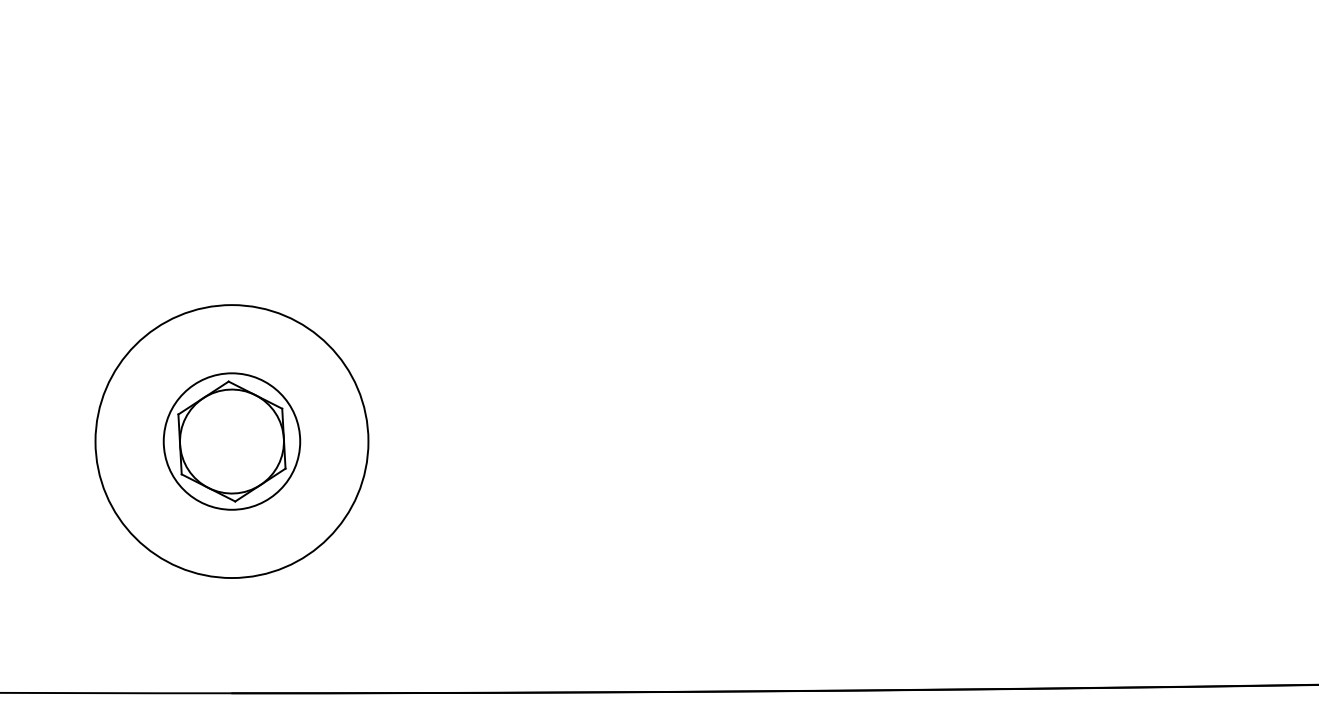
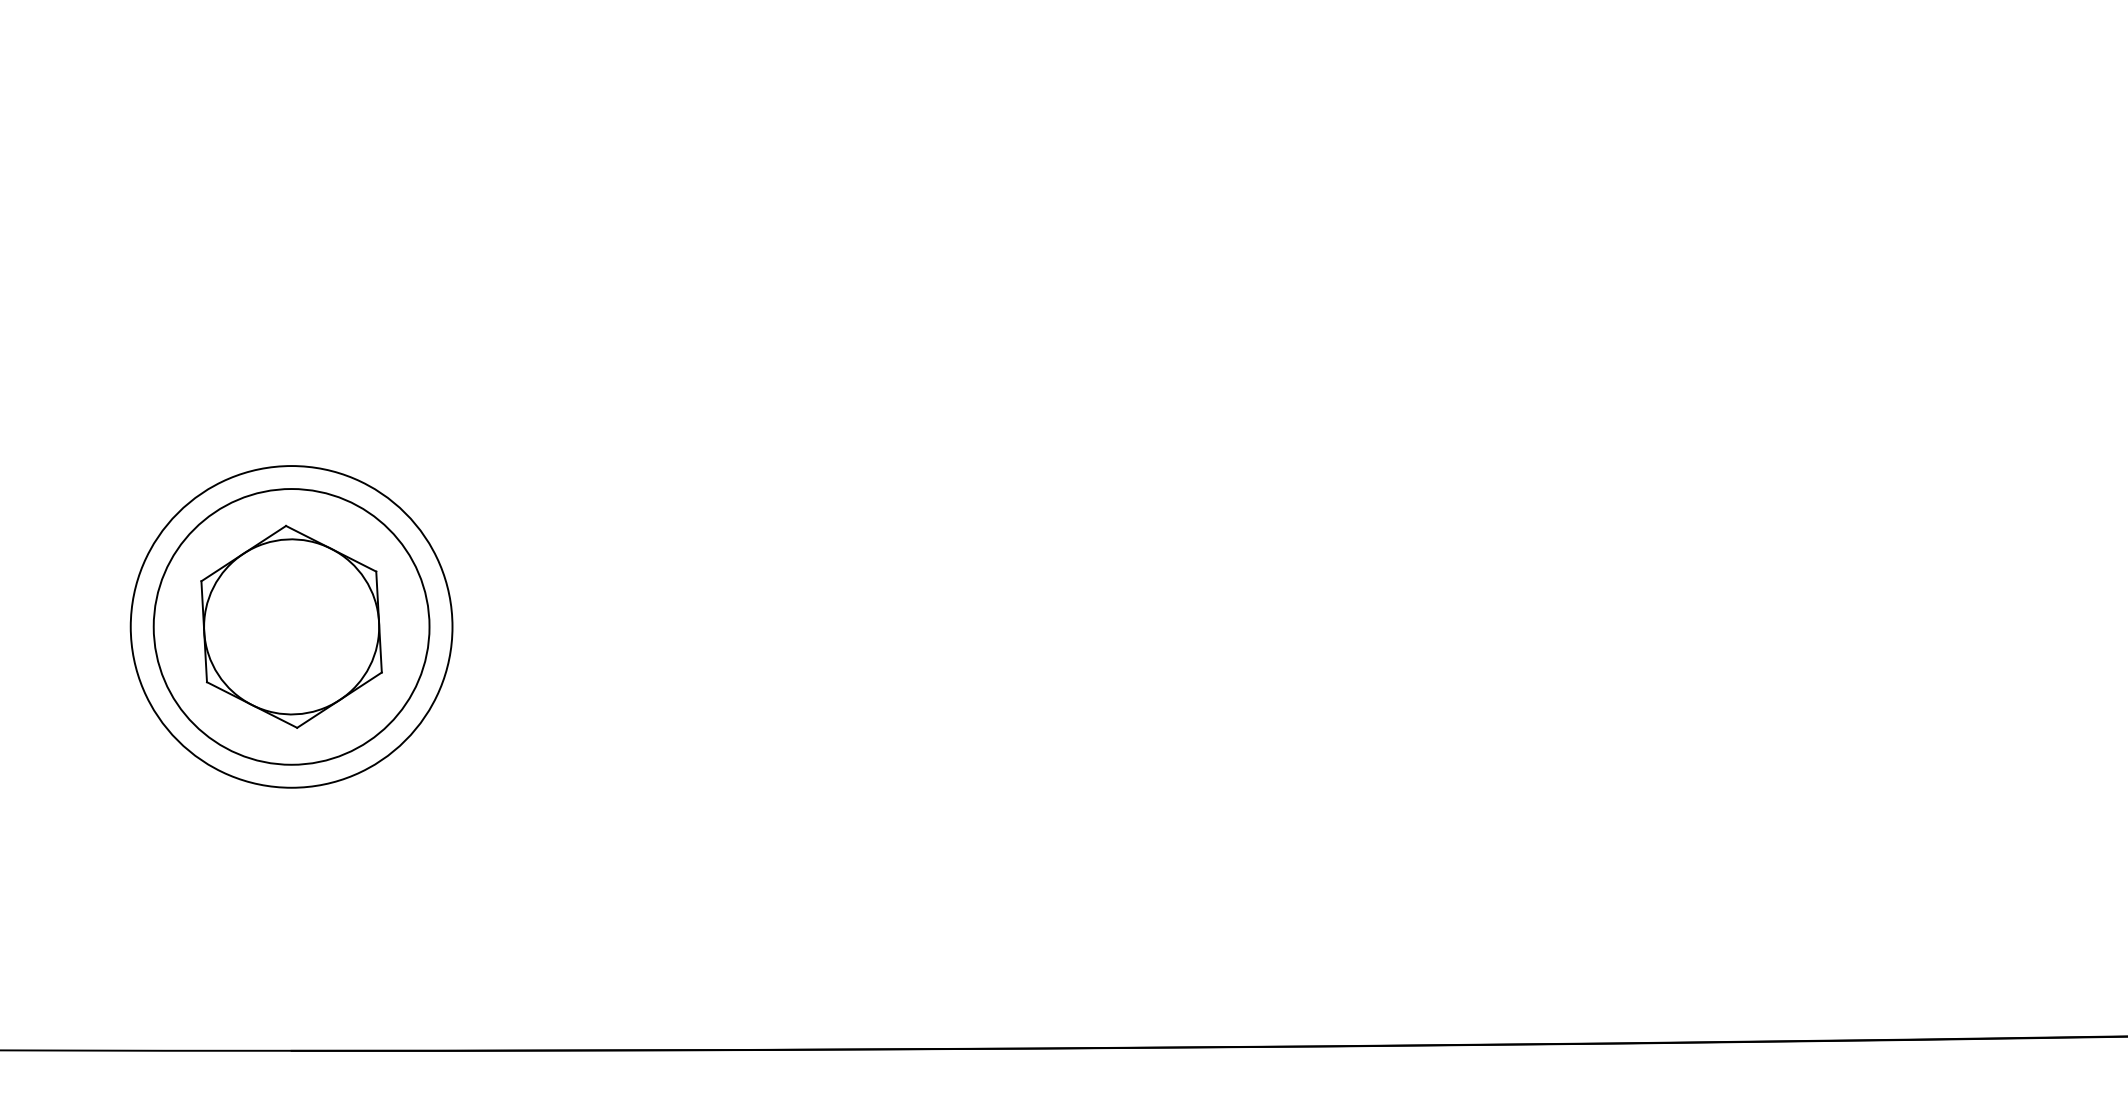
circle: (231, 441) -> (290, 626), size x0.6
circle: (231, 441) -> (290, 626), size x1.4

